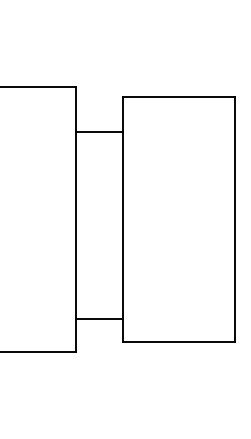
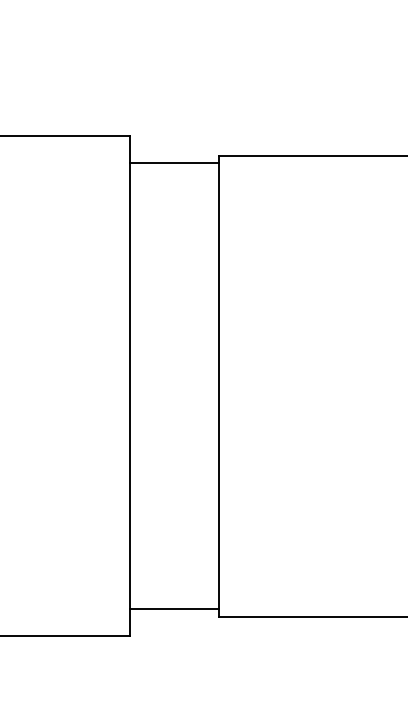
line: (99, 131) -> (174, 162), moved
line: (99, 319) -> (174, 610), moved

